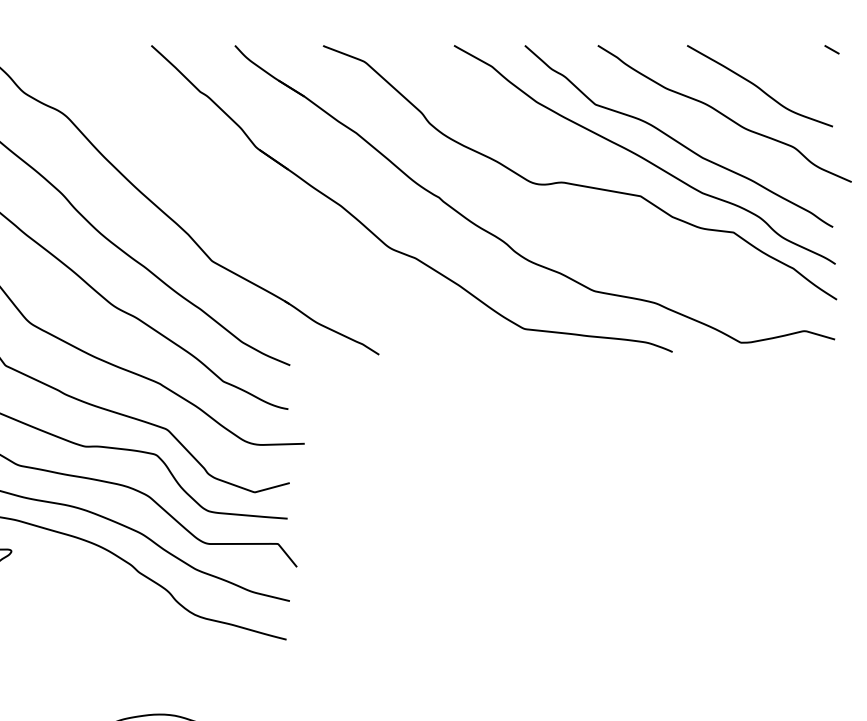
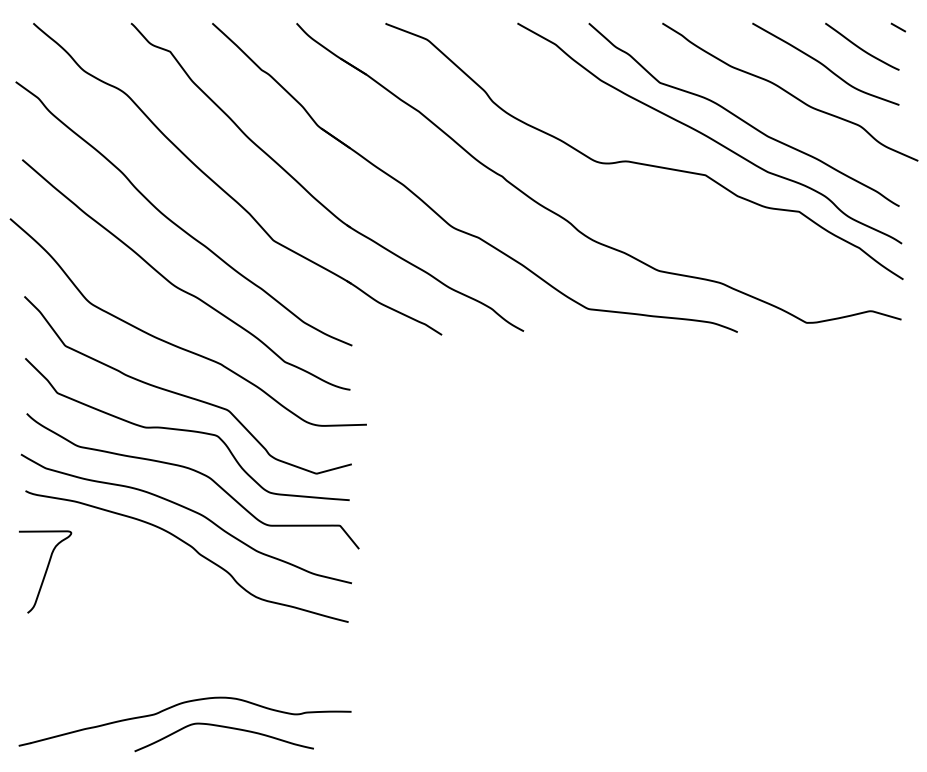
curve: (796, 70) -> (862, 48), added
part: (251, 216) -> (313, 195), added

